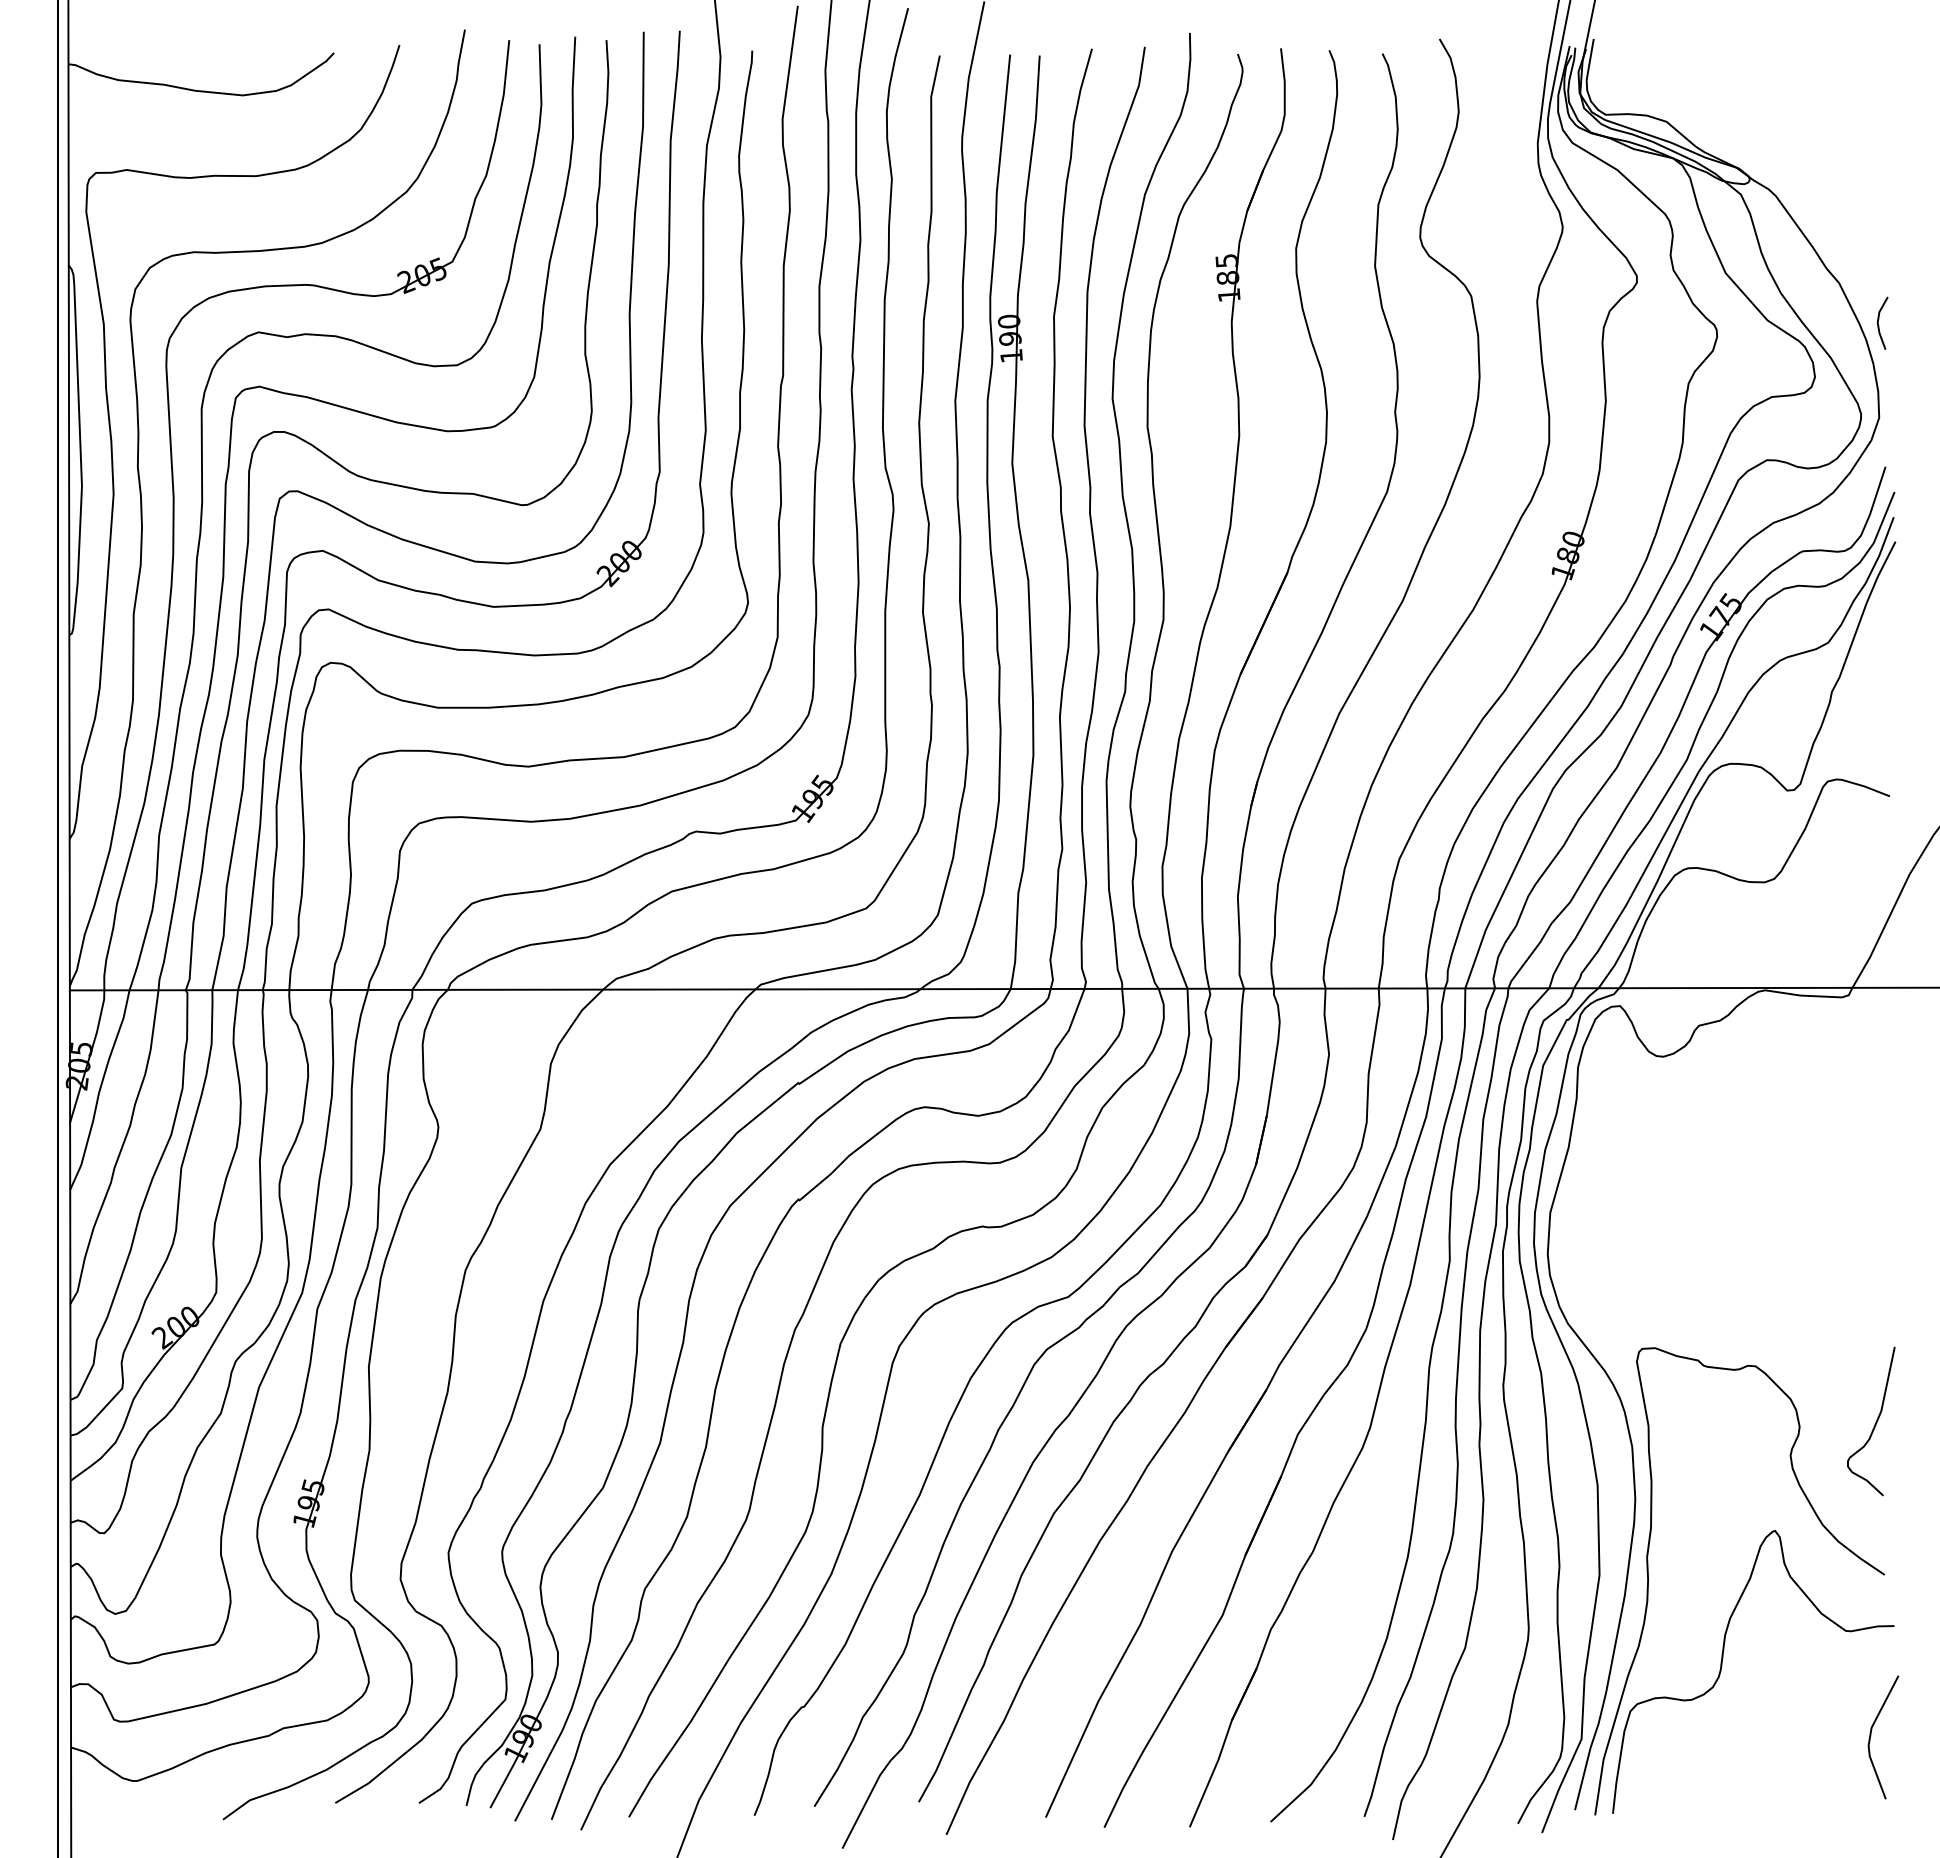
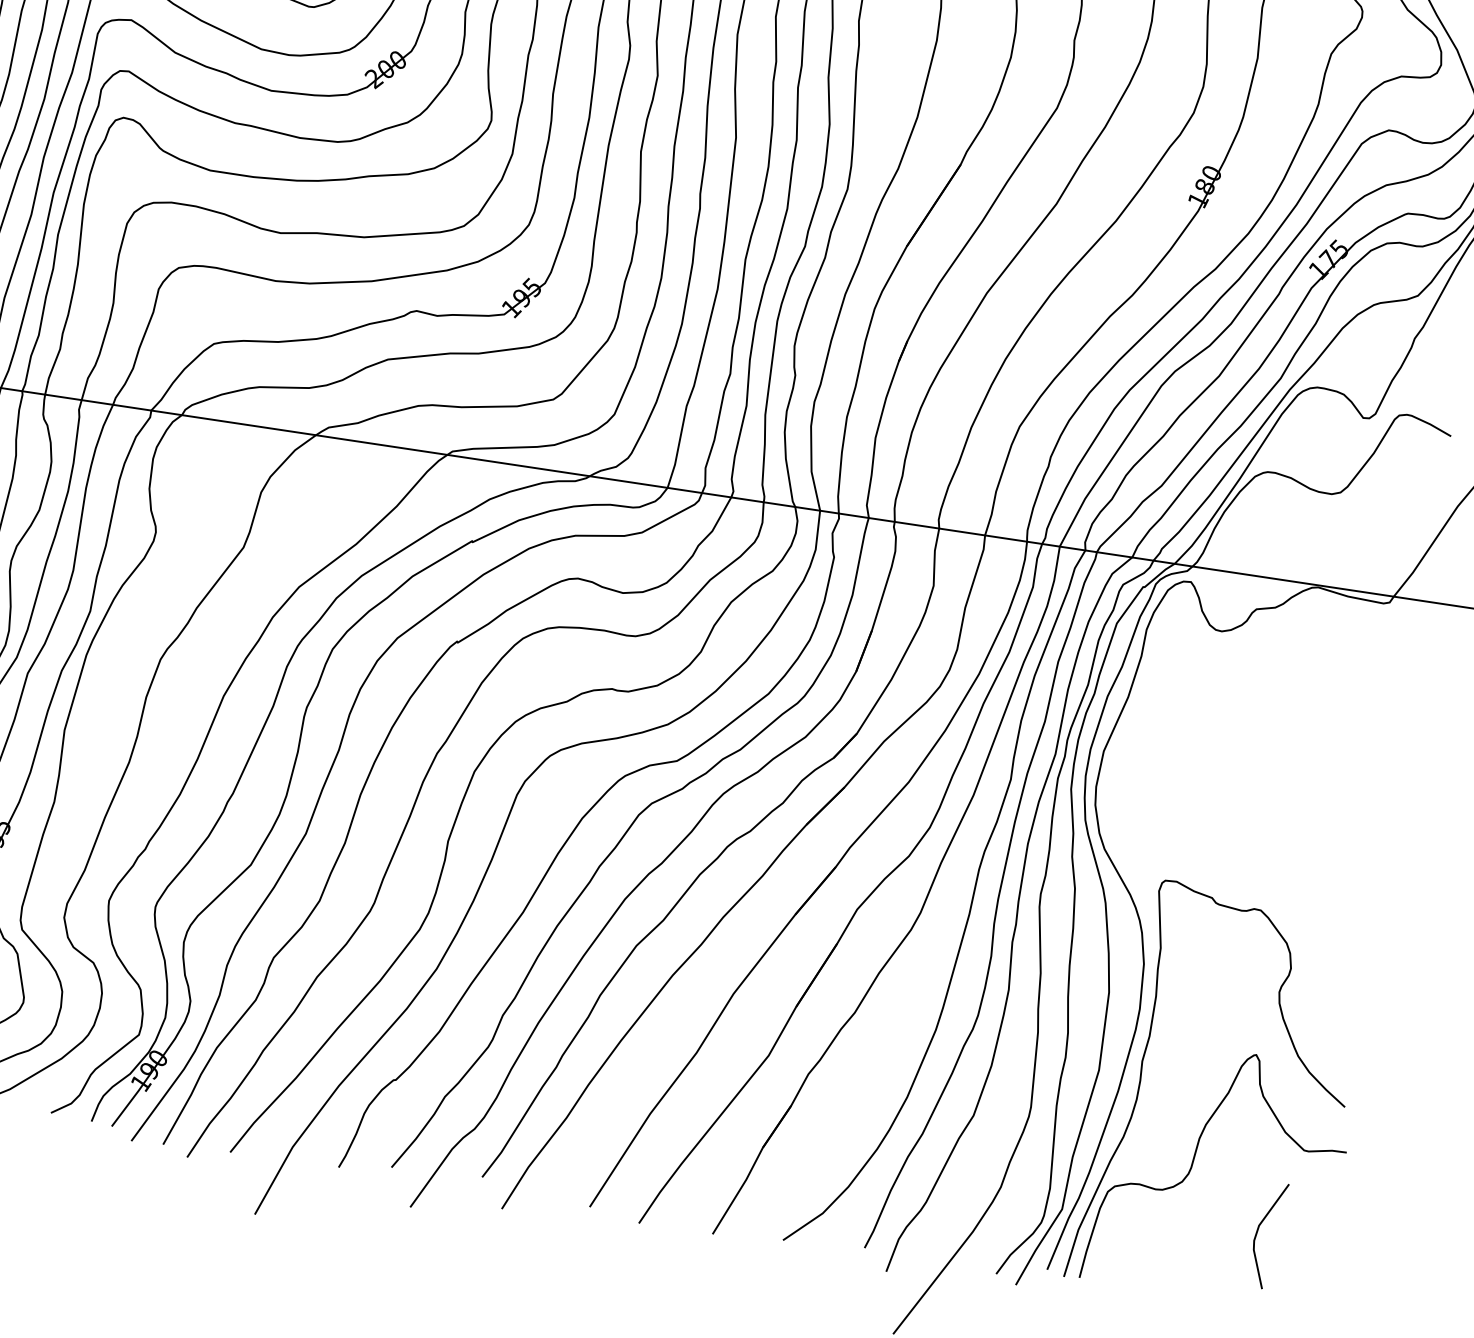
curve: (1875, 1422) -> (1356, 974), removed
line: (1871, 1736) -> (1257, 1233), moved

